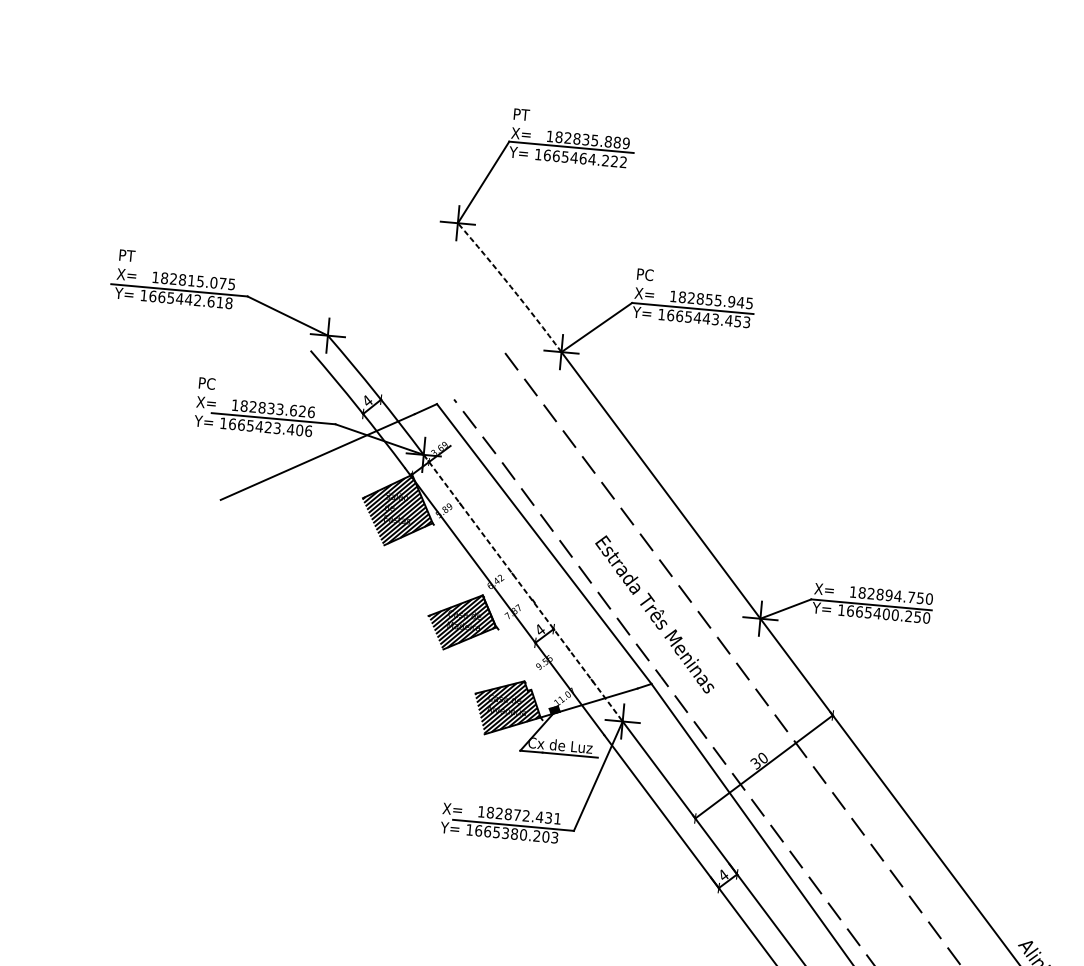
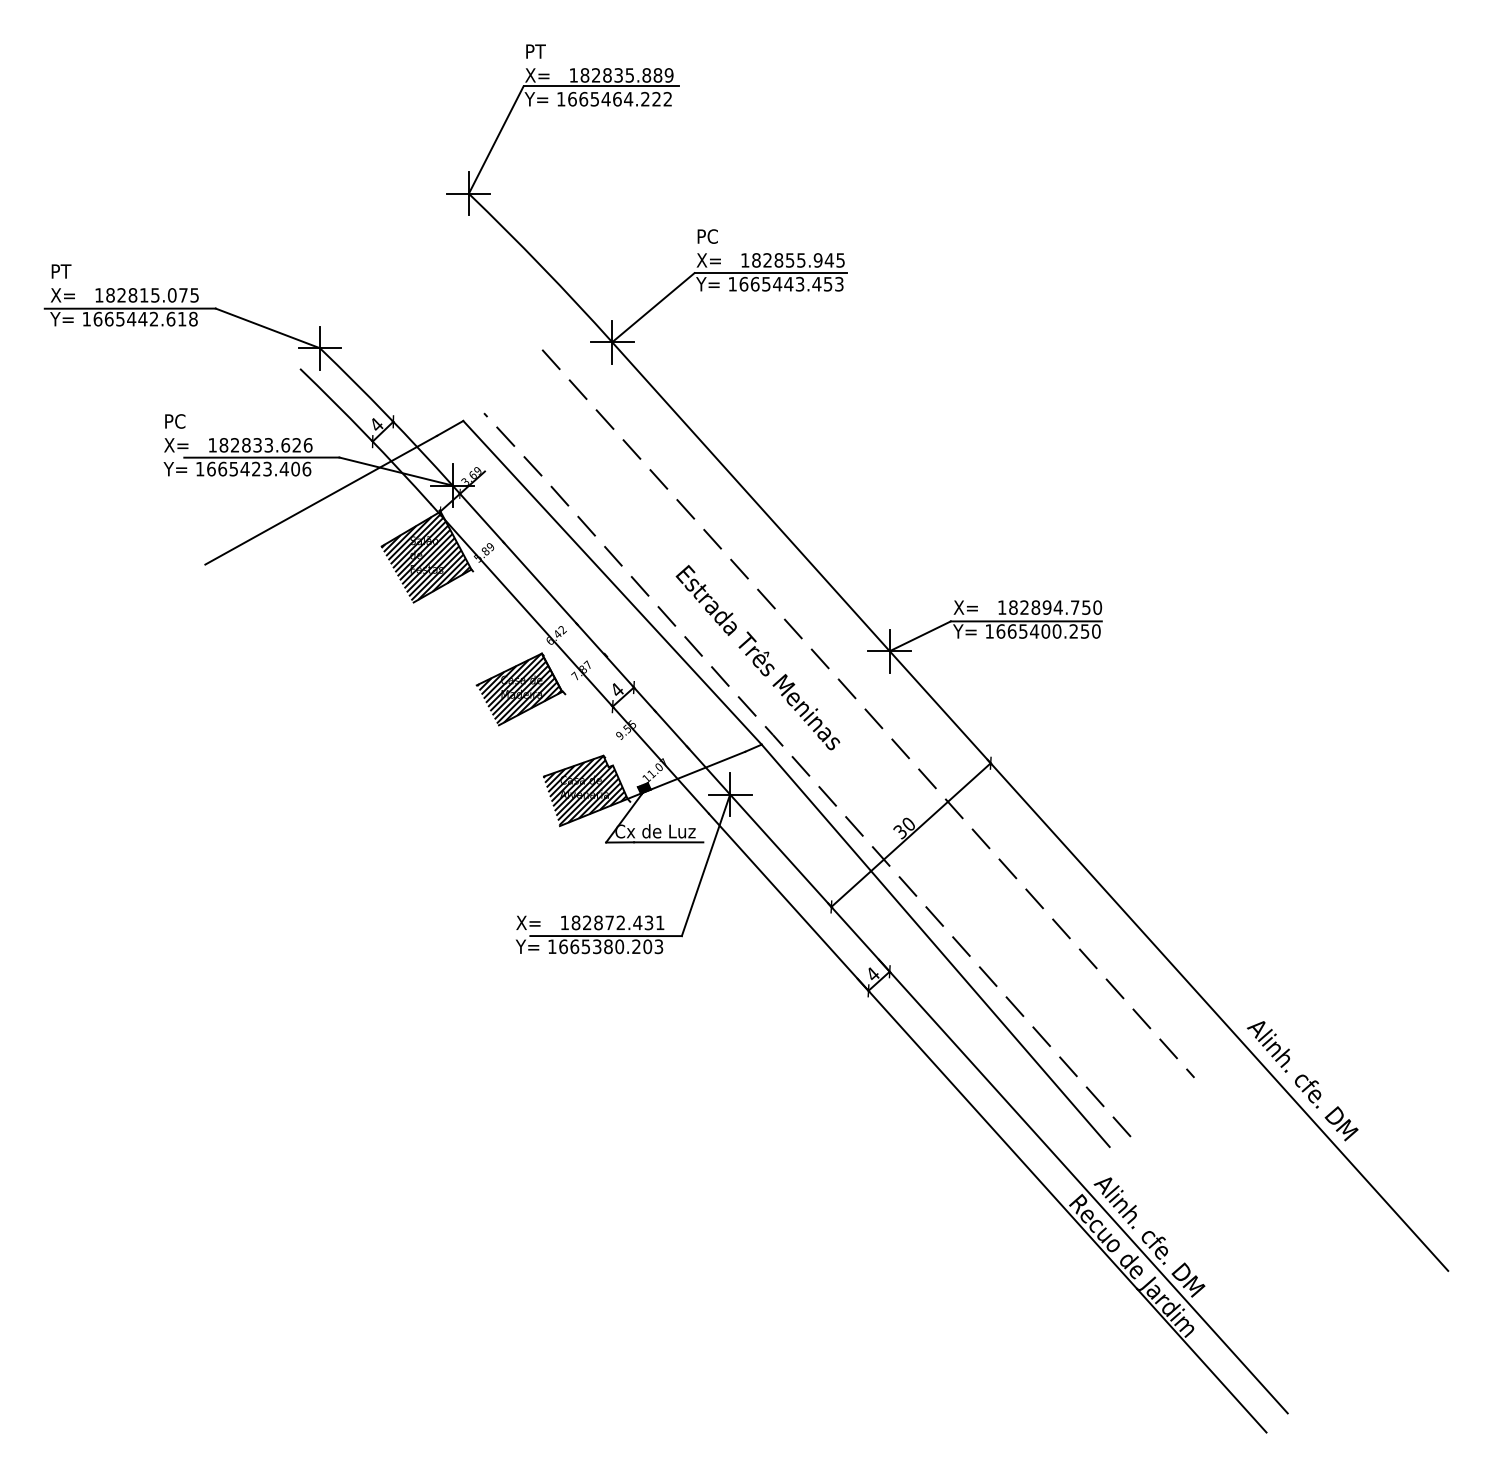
arc: (510, 286) -> (541, 266), dashed -> solid
line: (523, 588) -> (591, 640), dashed -> solid

